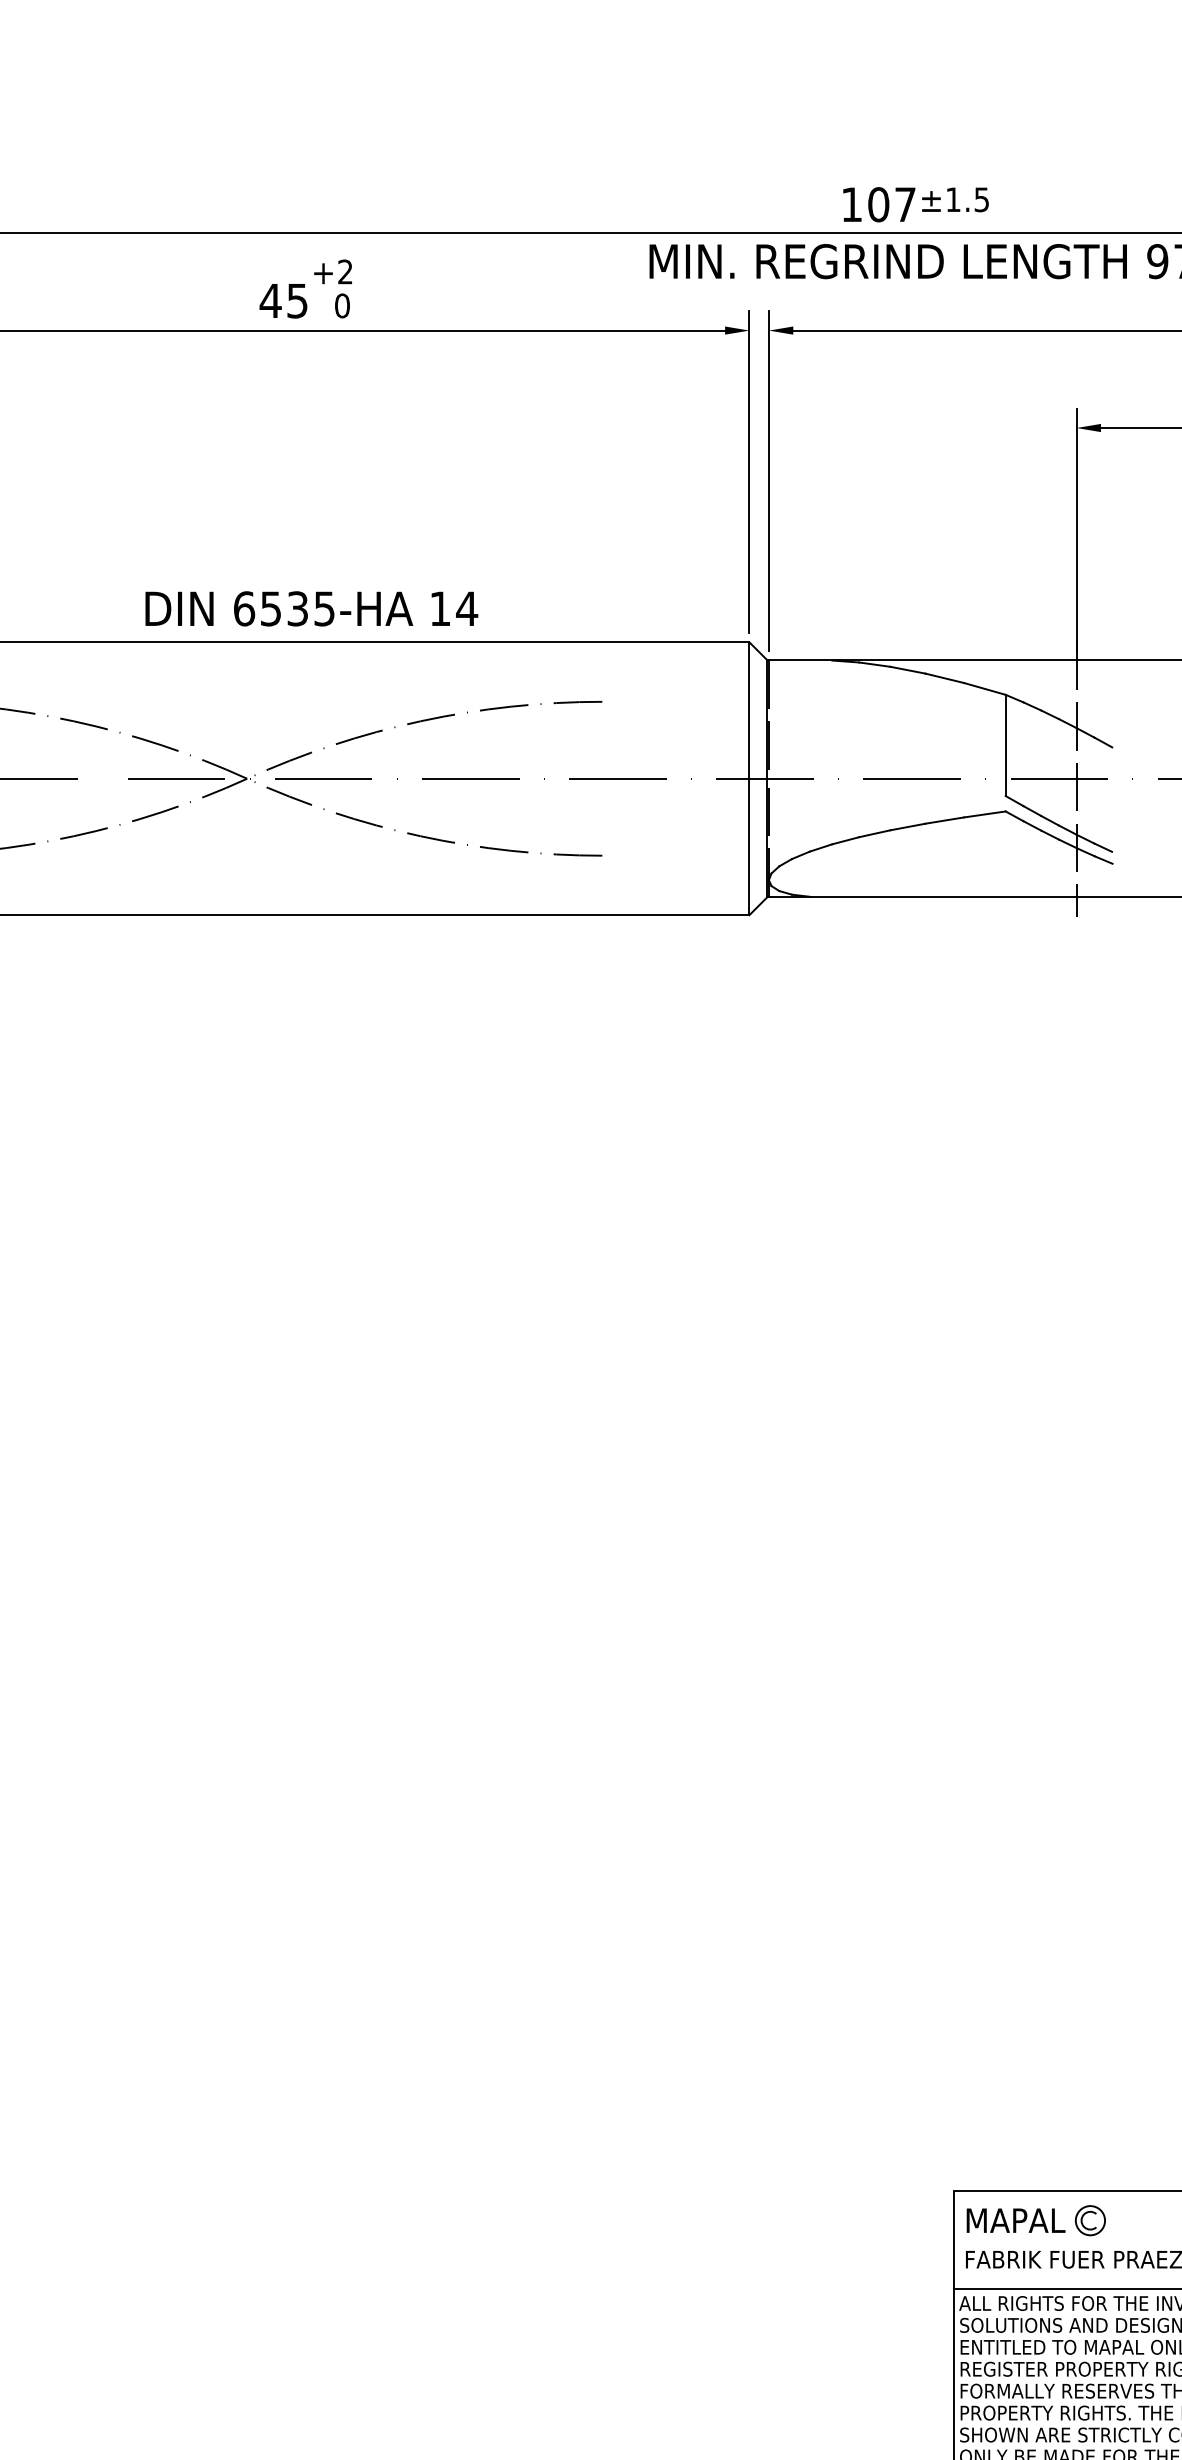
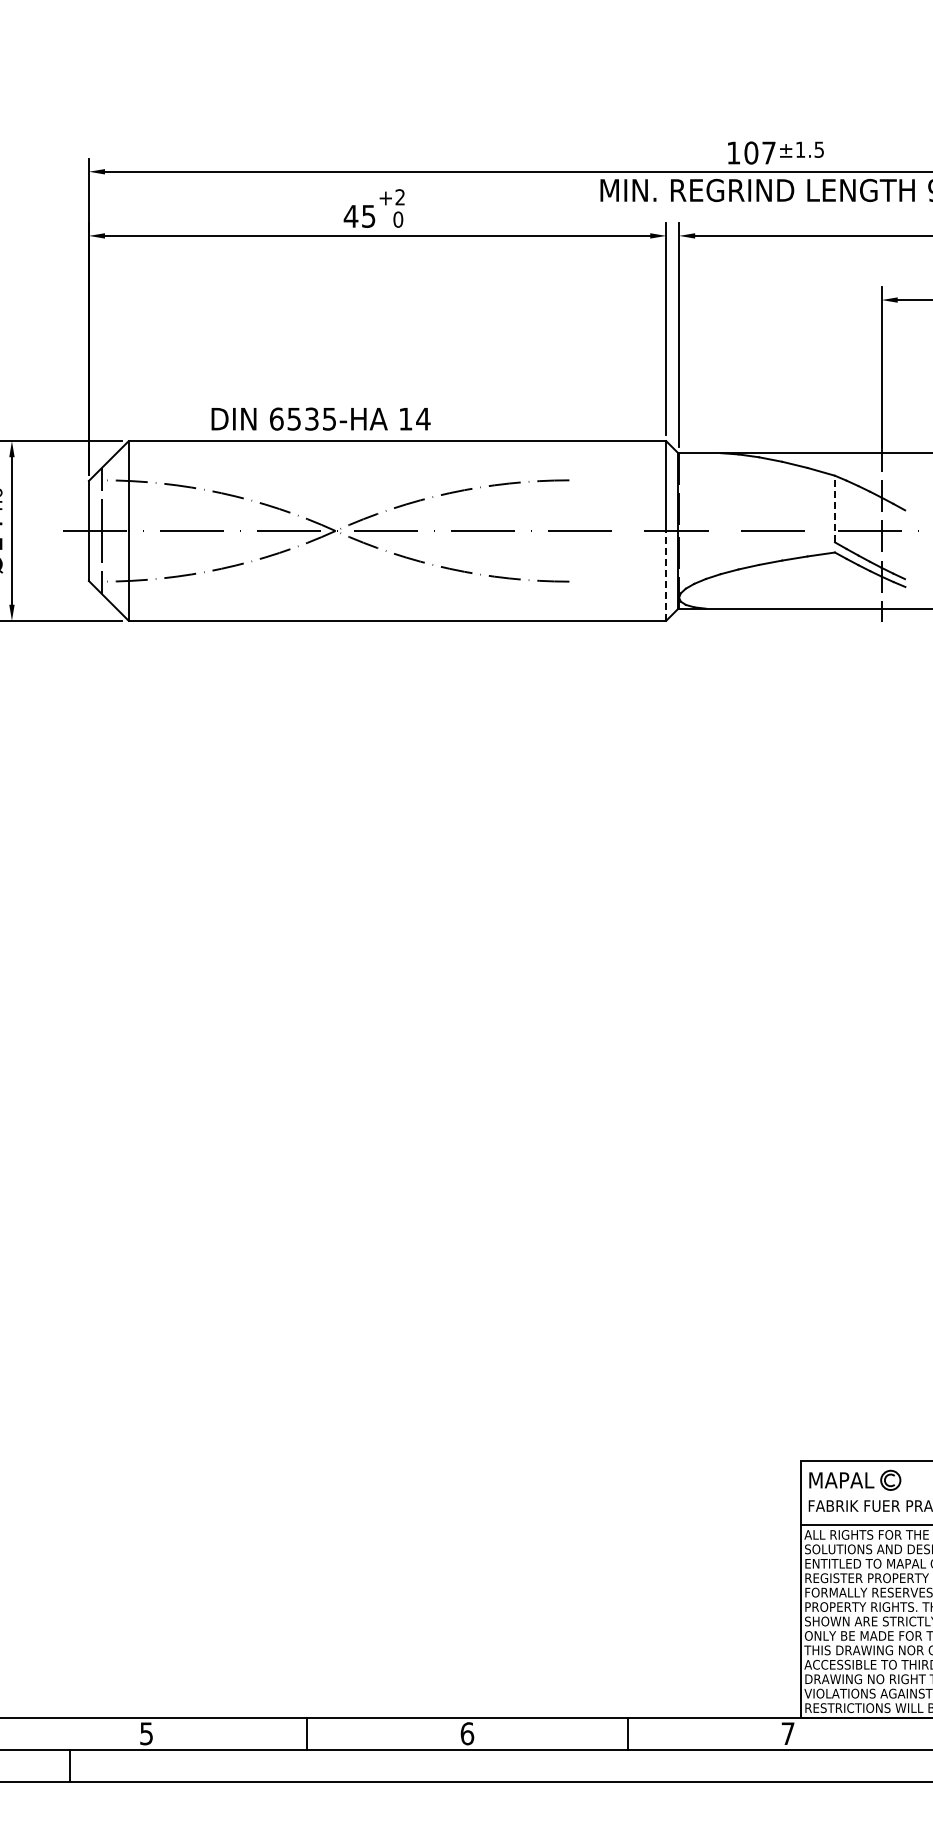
text: (310, 607) -> (320, 418), moved
line: (1004, 744) -> (834, 508), solid -> dashed
line: (749, 846) -> (666, 575), solid -> dashed

